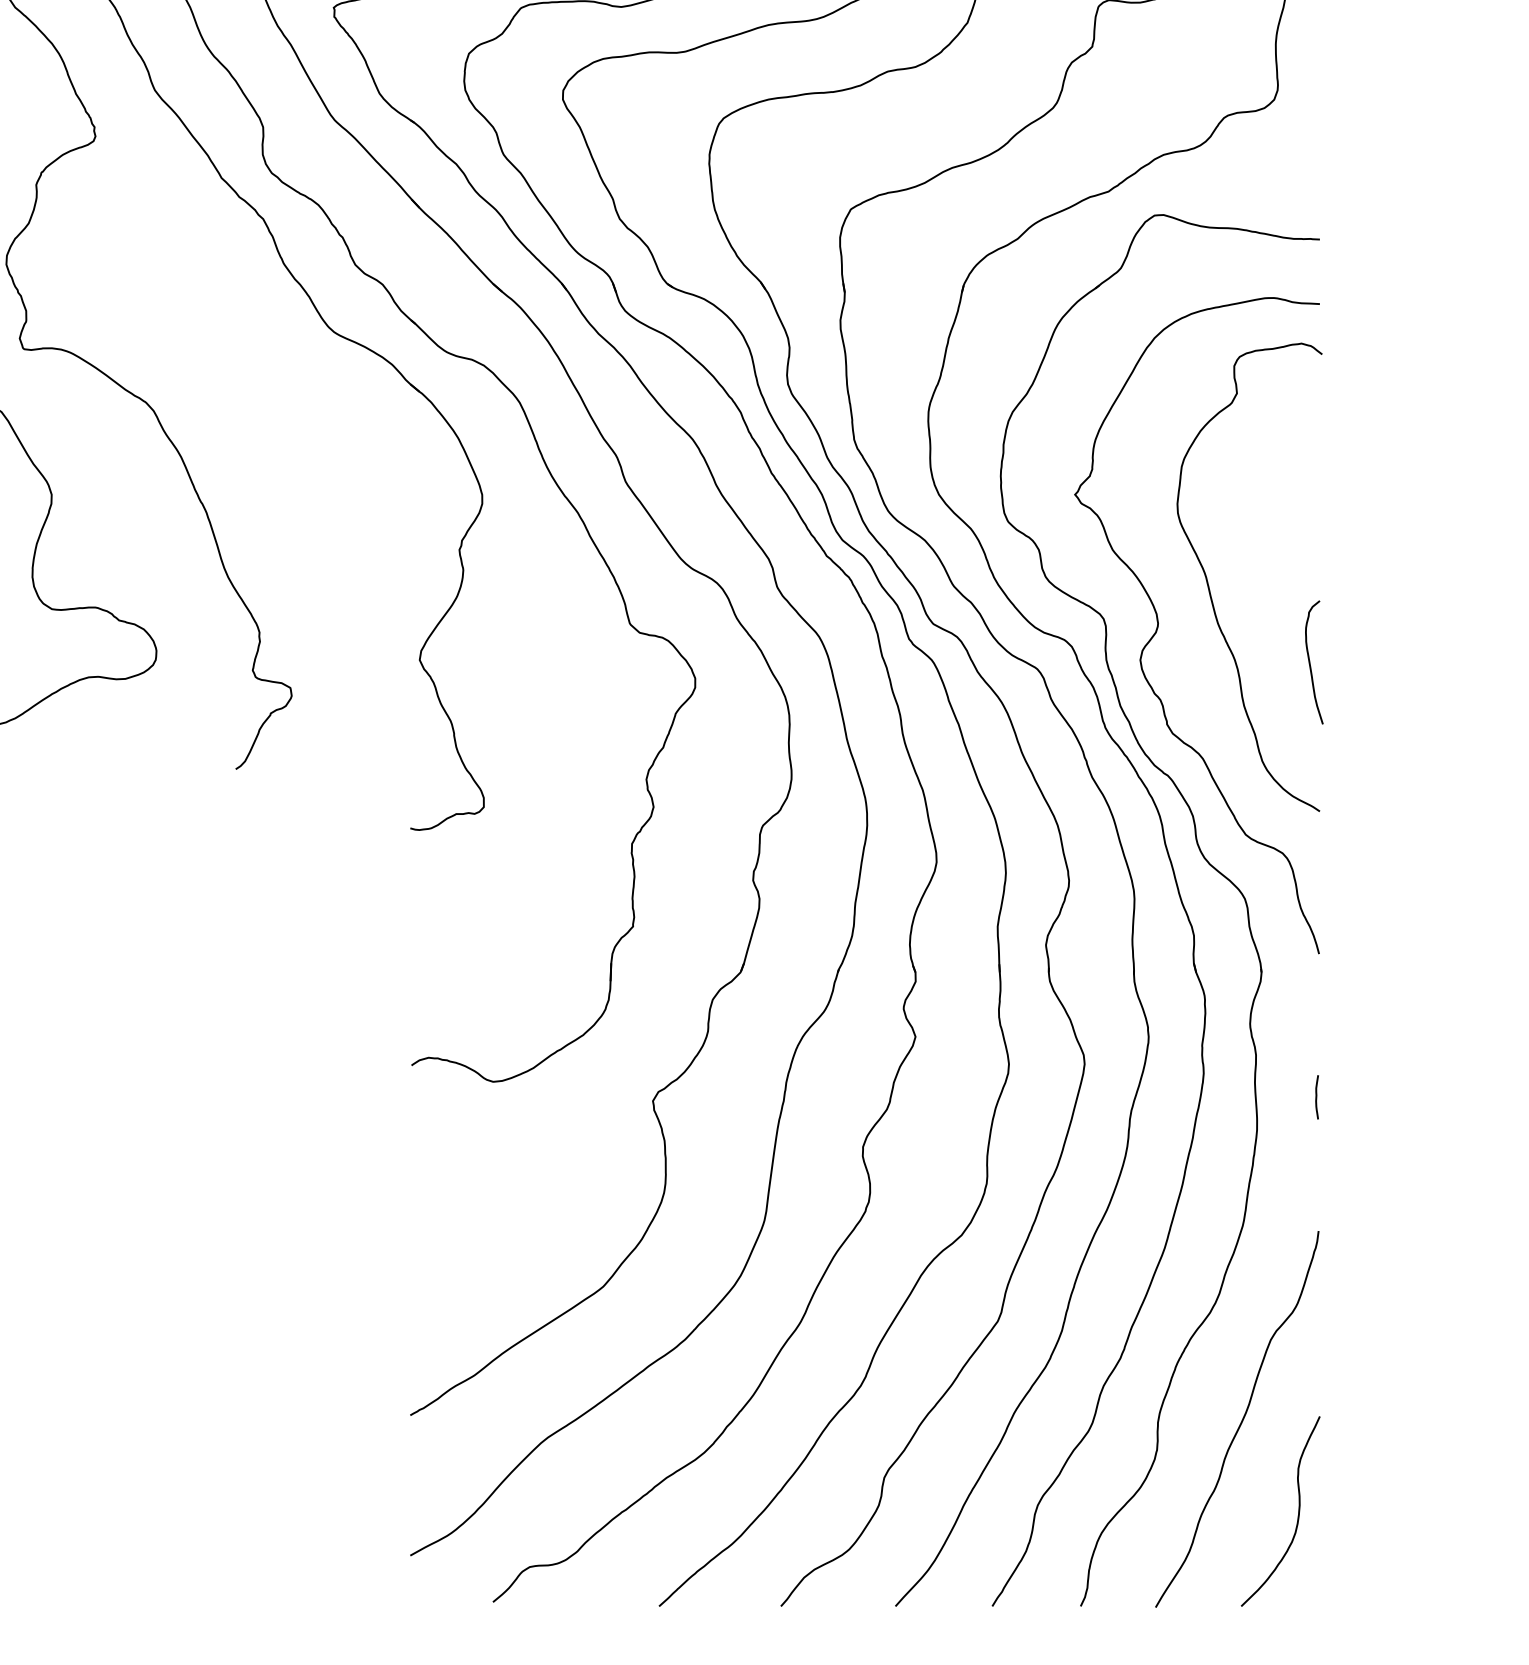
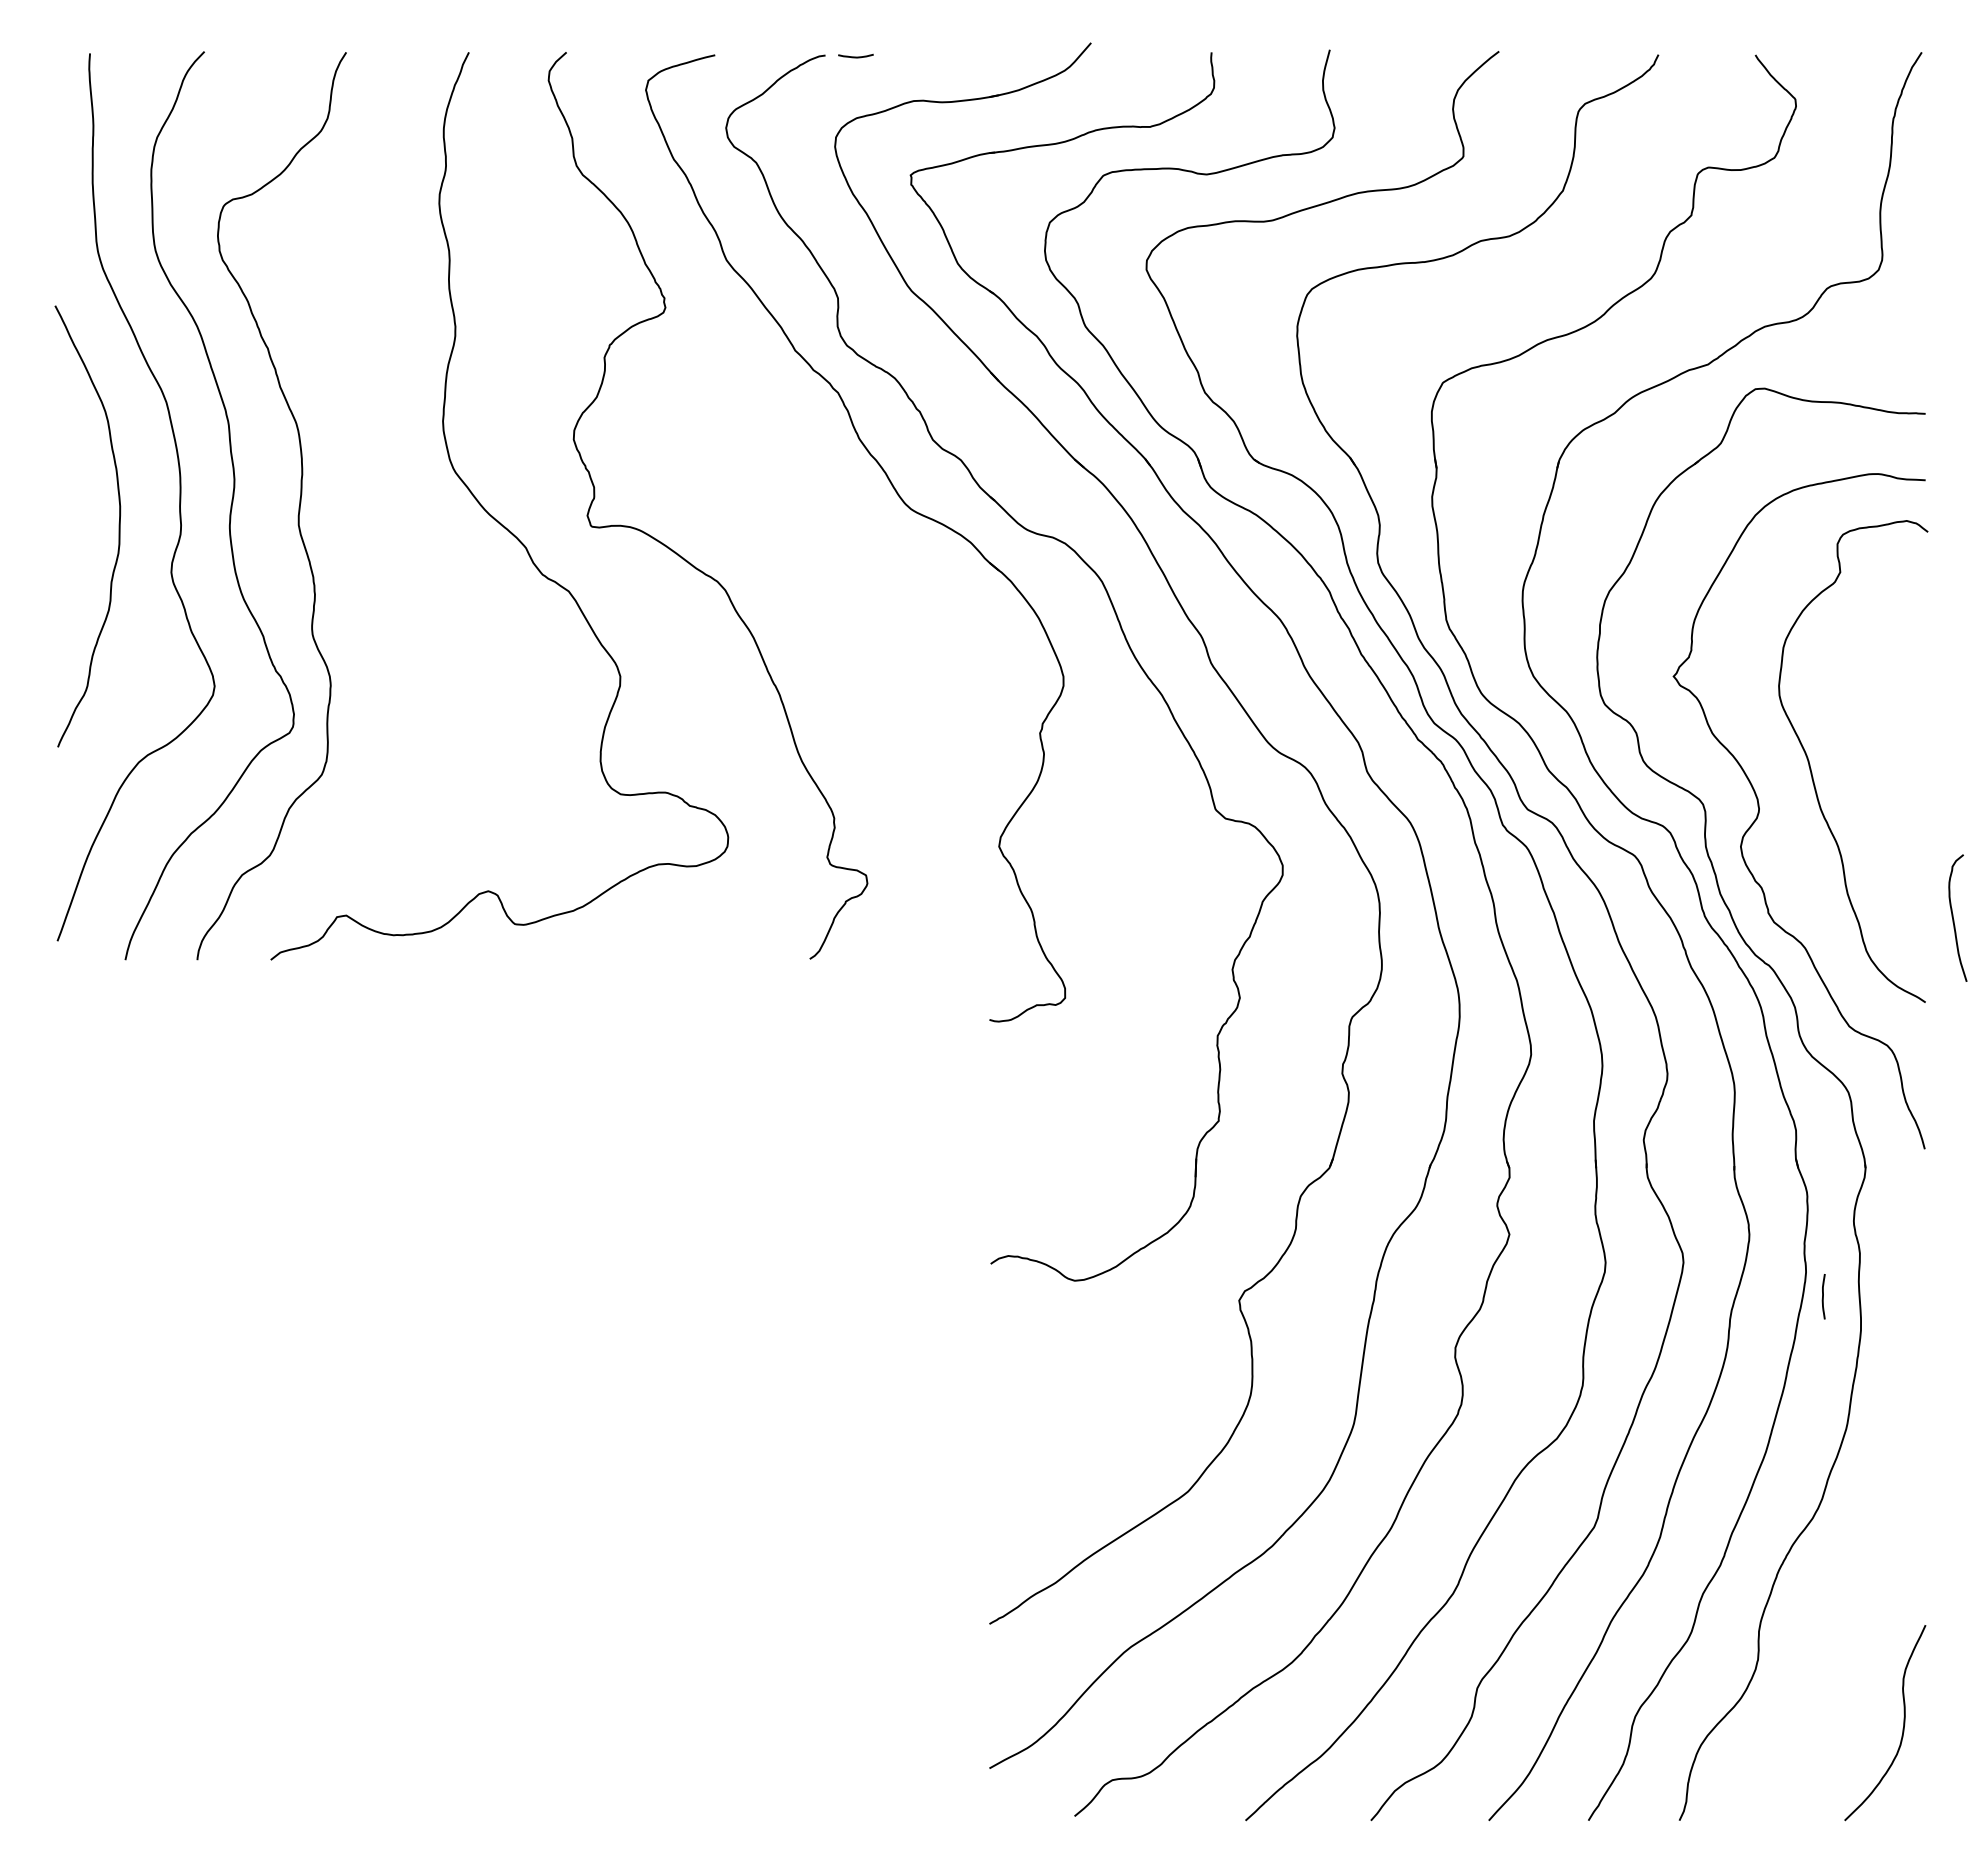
curve: (1311, 663) -> (1954, 919), moved
curve: (1316, 1097) -> (1823, 1296), moved
curve: (1241, 1421) -> (1844, 1630), removed

